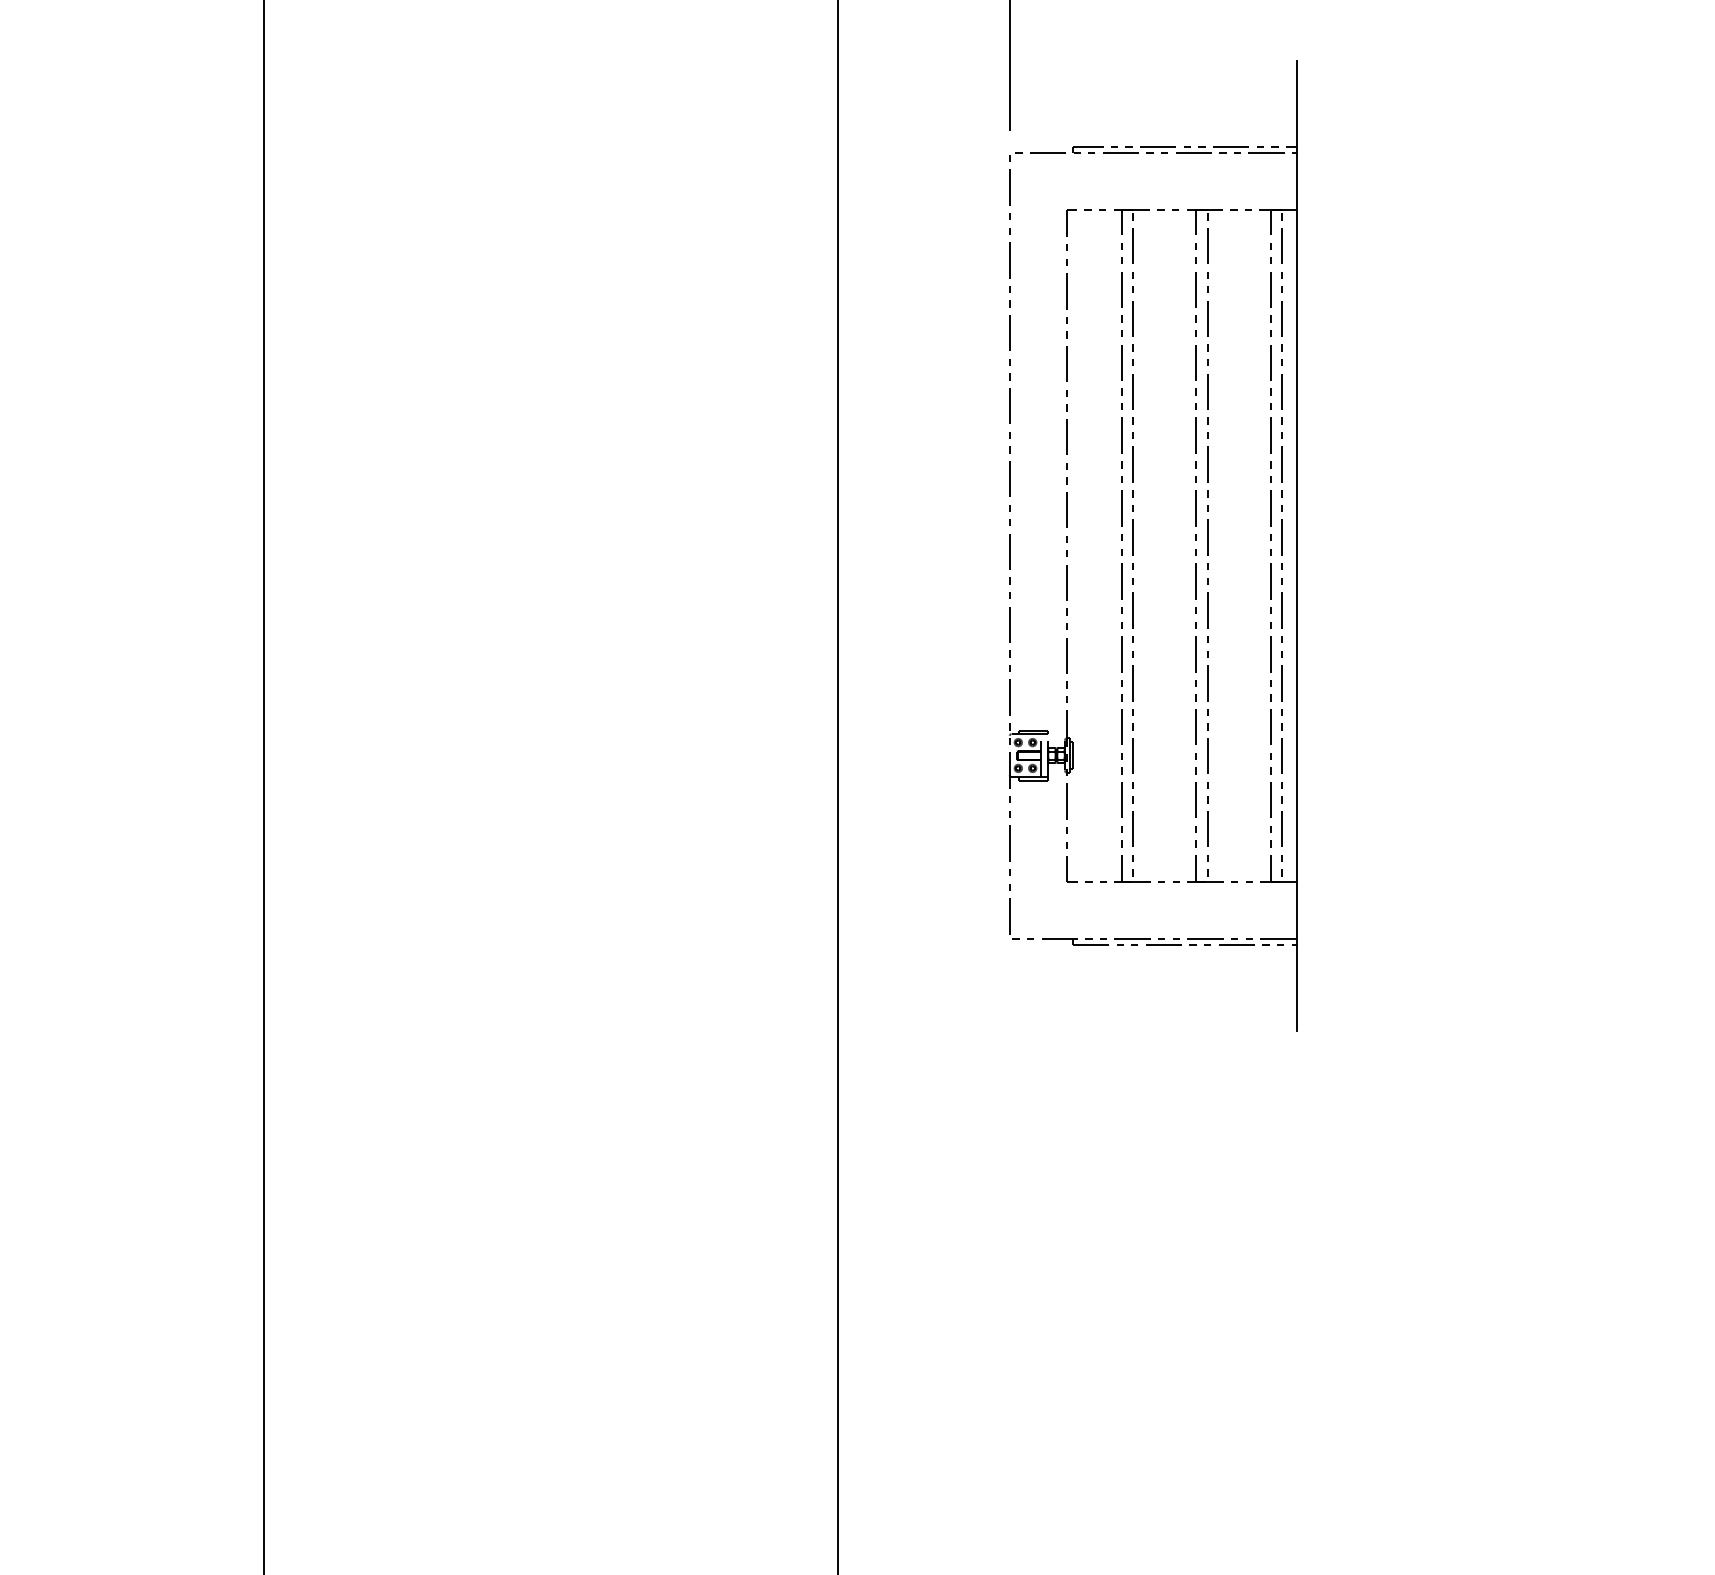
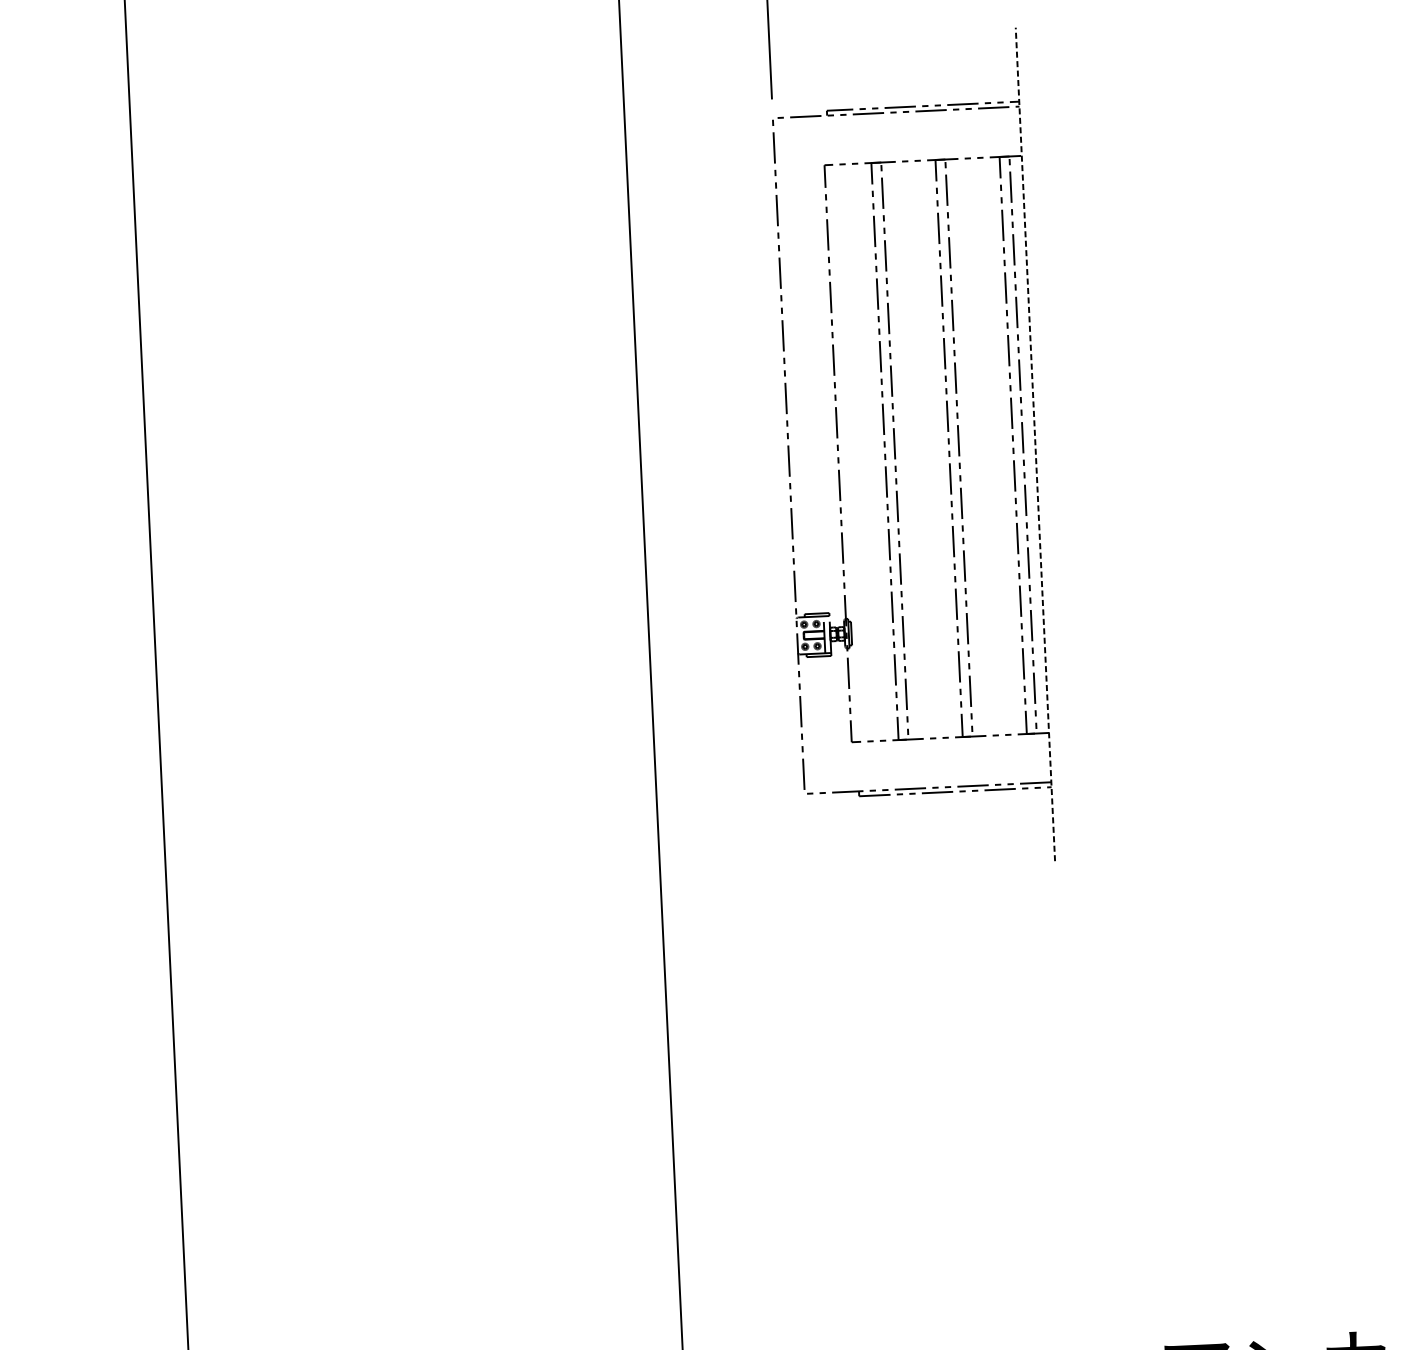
line: (1296, 546) -> (1035, 444), solid -> dashed

